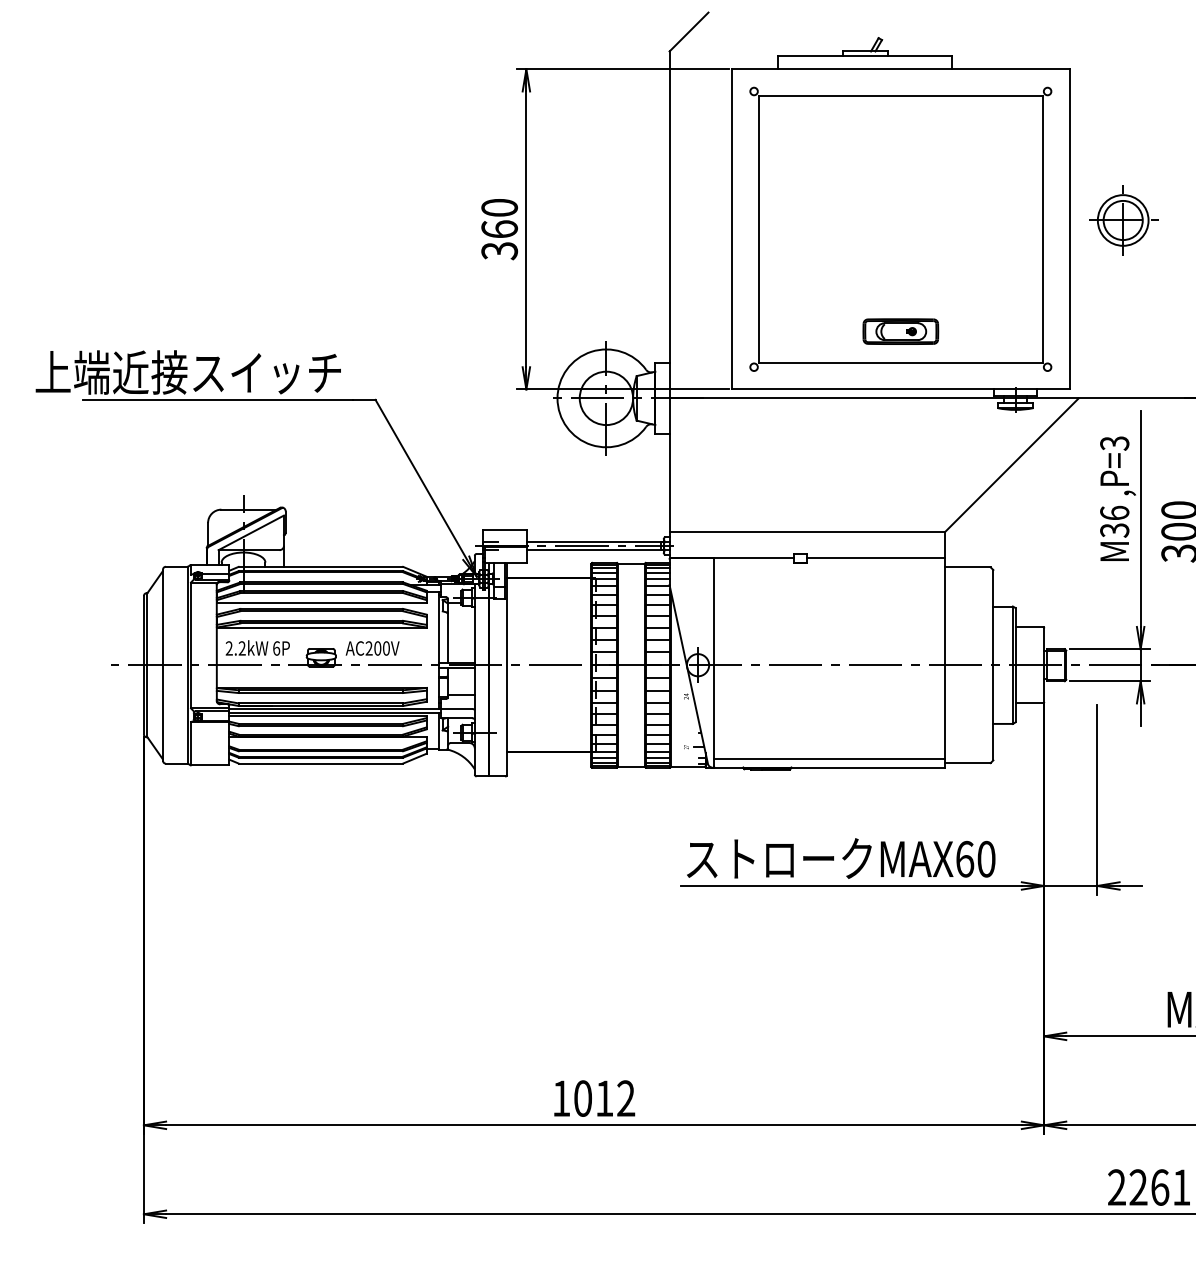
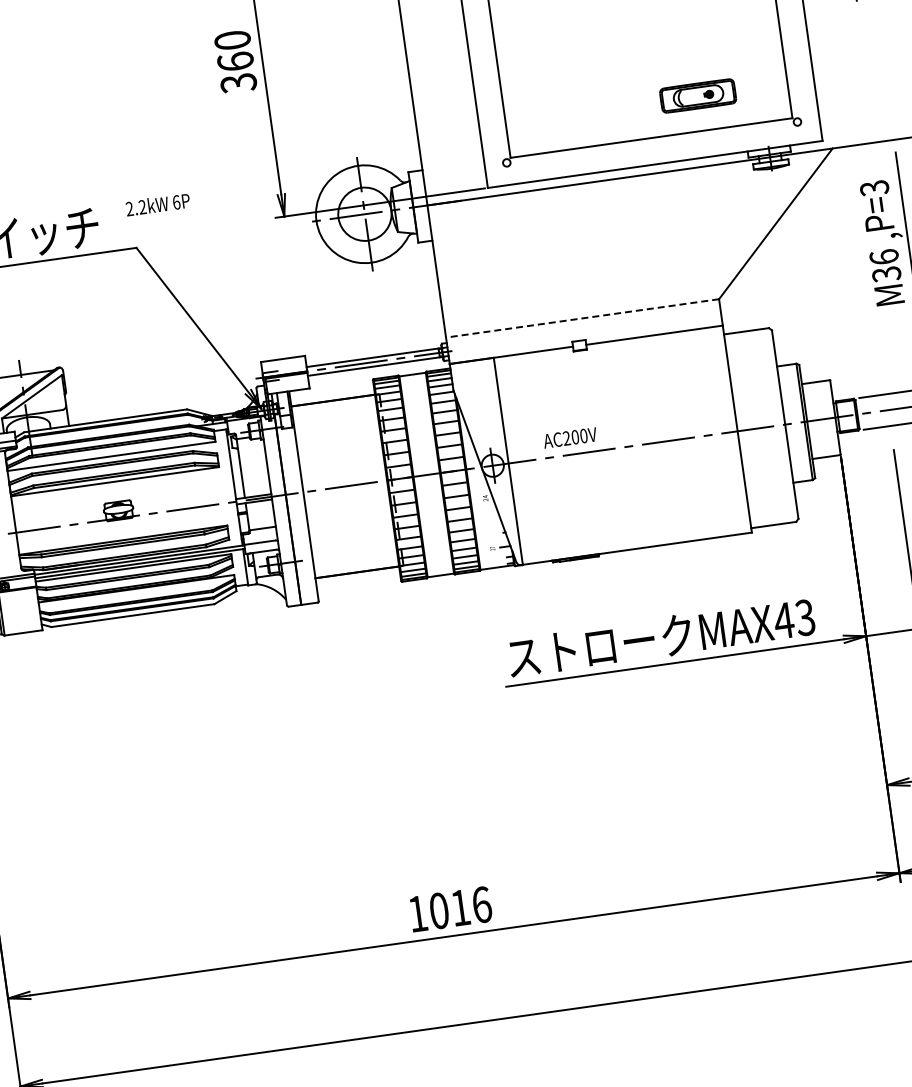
part: (900, 331) -> (697, 95), moved
line: (807, 531) -> (582, 318), solid -> dashed
text: (257, 647) -> (157, 204), moved
text: (372, 648) -> (570, 437), moved
line: (829, 758) -> (635, 539), removed
text: (975, 858) -> (794, 618), MAX60 -> MAX43
text: (626, 1098) -> (482, 904), 1012 -> 1016

